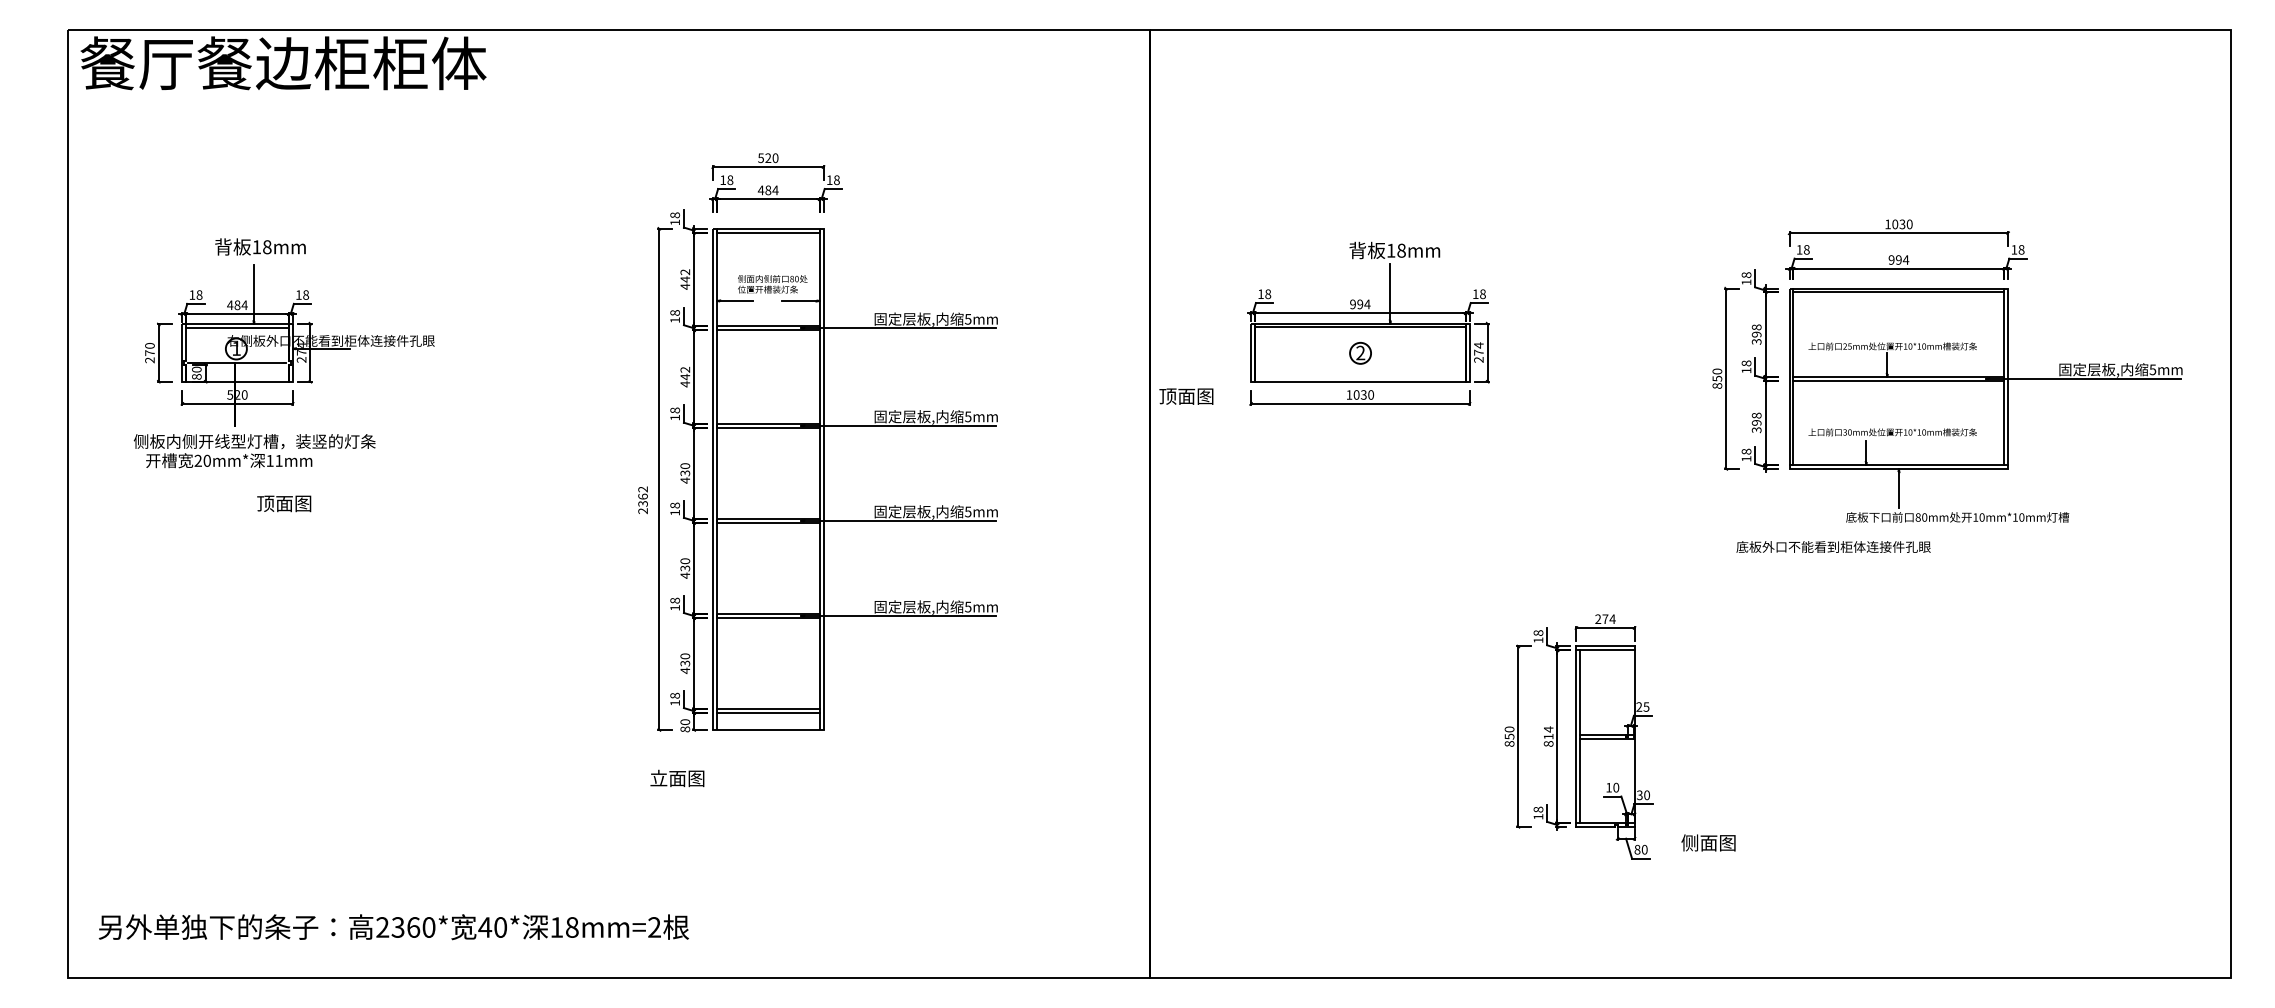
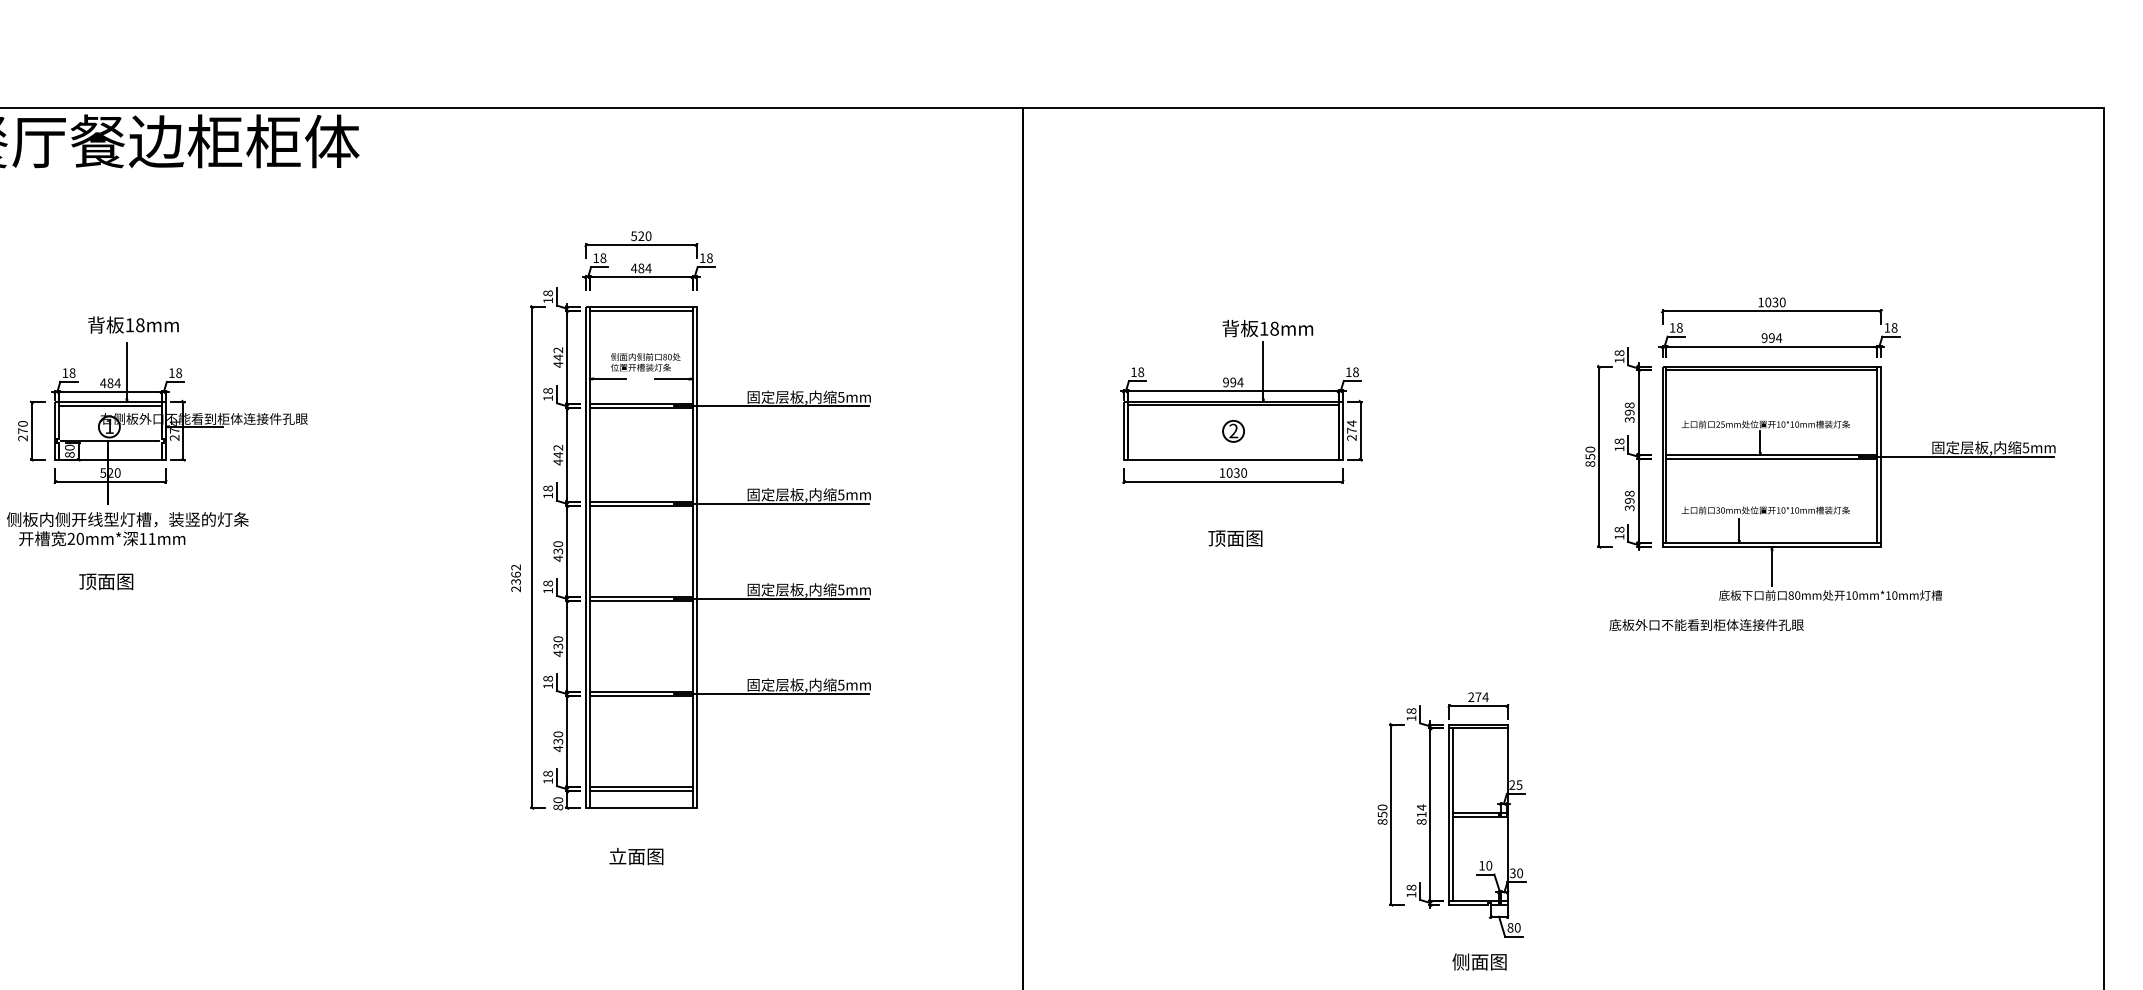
text: (1186, 396) -> (1235, 538), moved
text: (284, 503) -> (106, 581), moved
text: (677, 777) -> (636, 855), moved
text: (1708, 842) -> (1479, 961), moved

